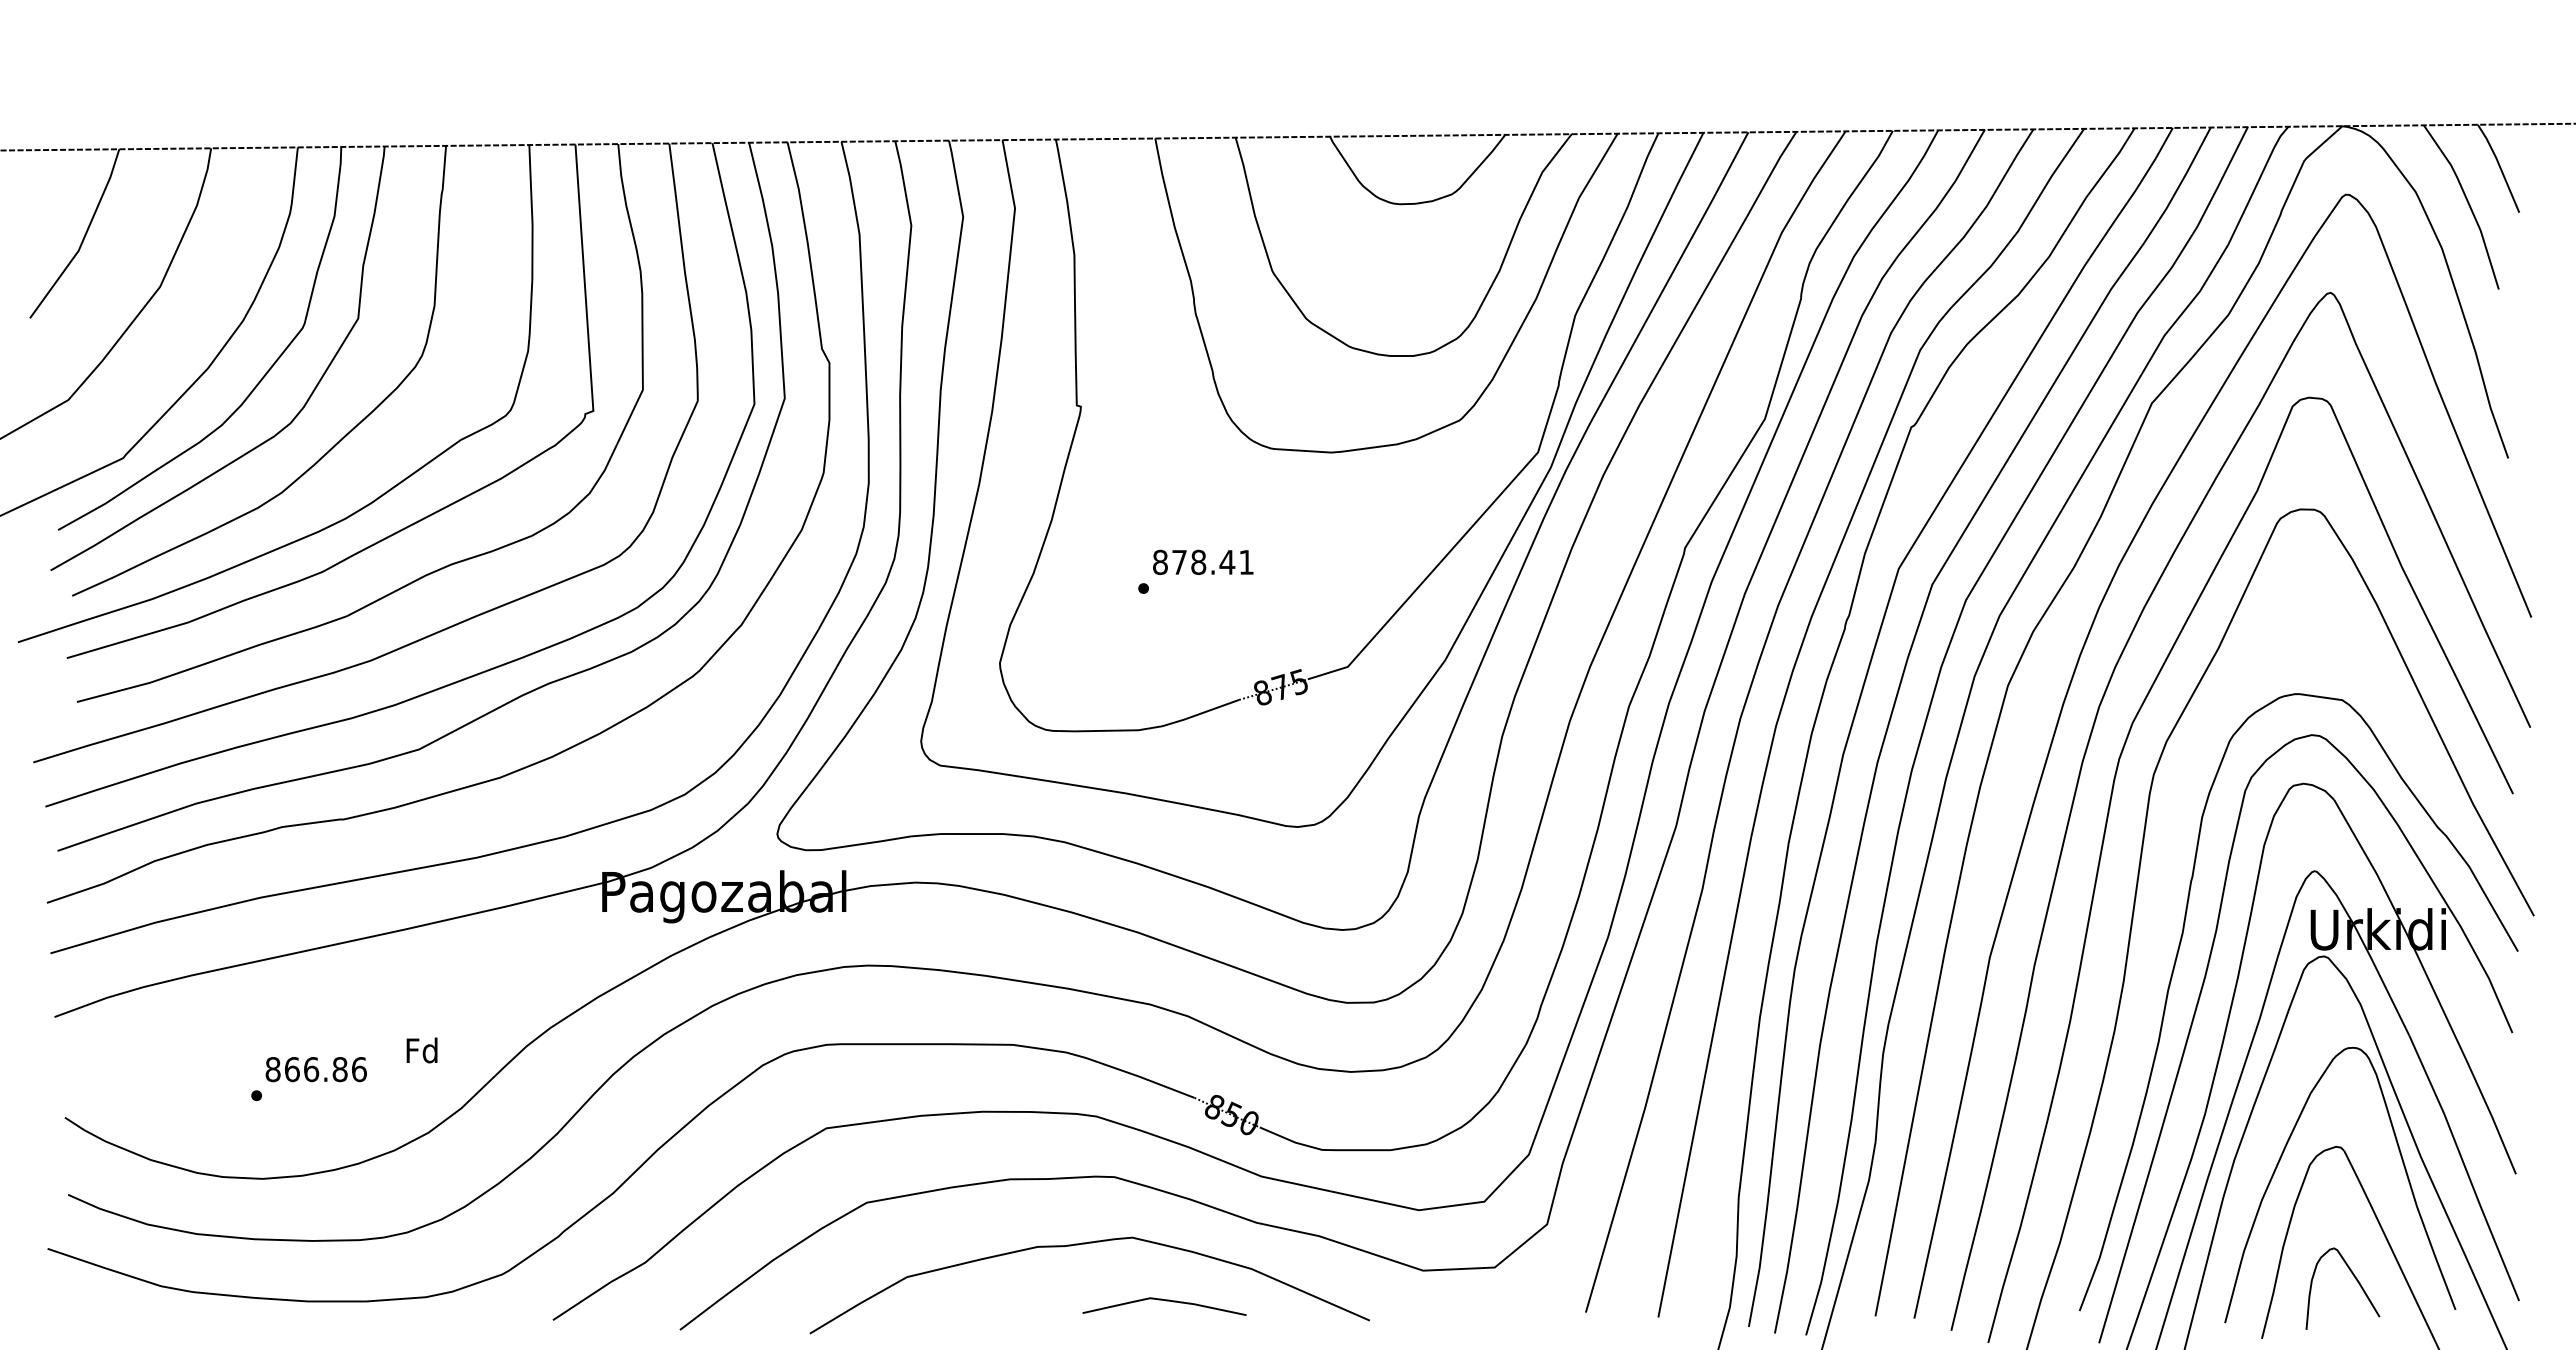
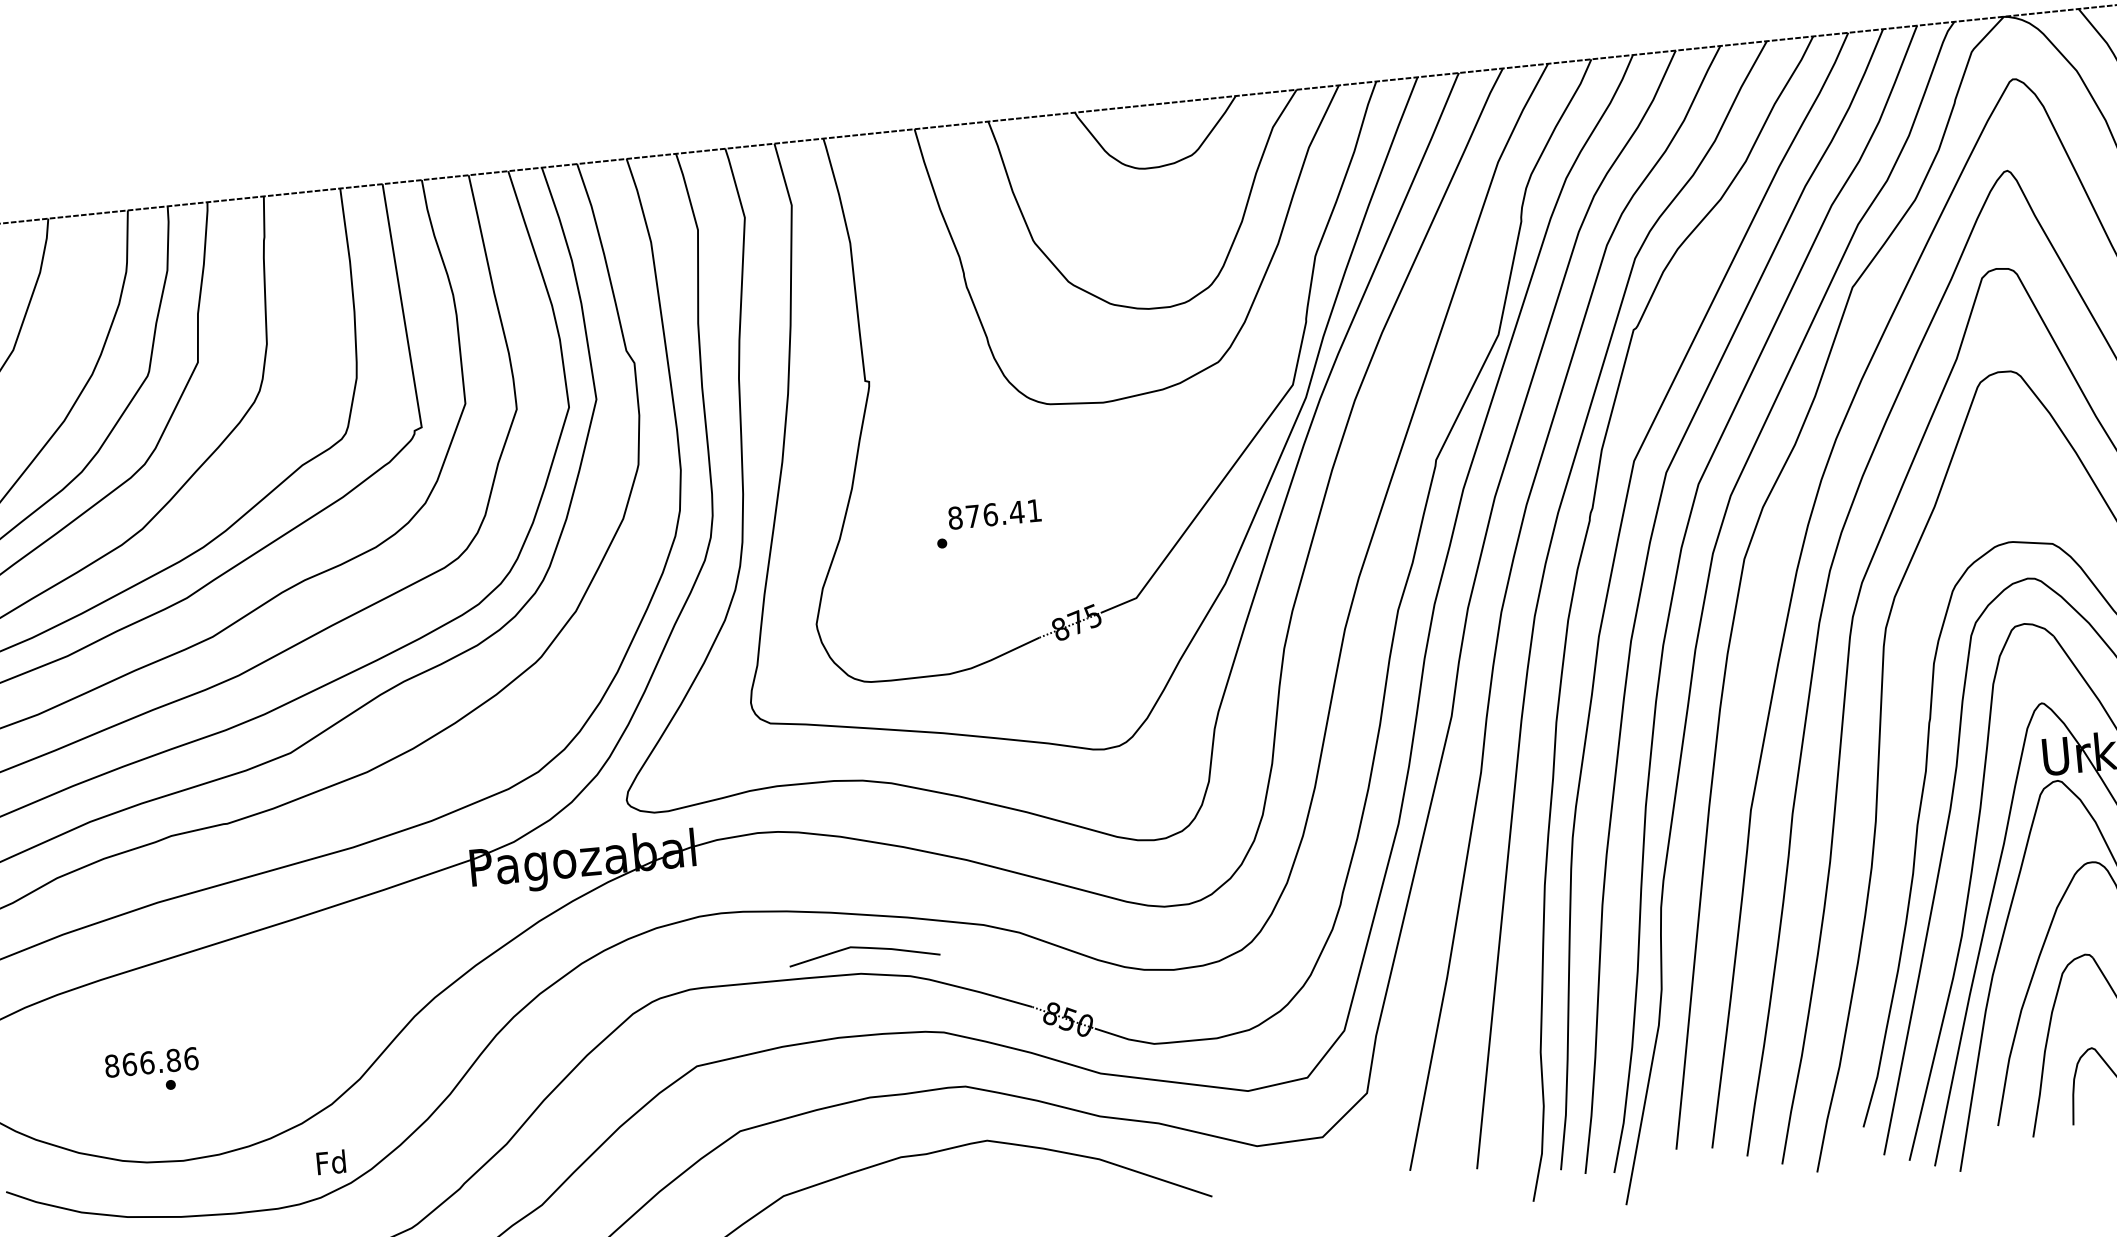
text: (1198, 561) -> (990, 514), 878.41 -> 876.41
text: (421, 1050) -> (330, 1162), moved
text: (315, 1069) -> (150, 1062), moved
curve: (1165, 1301) -> (864, 949), moved

